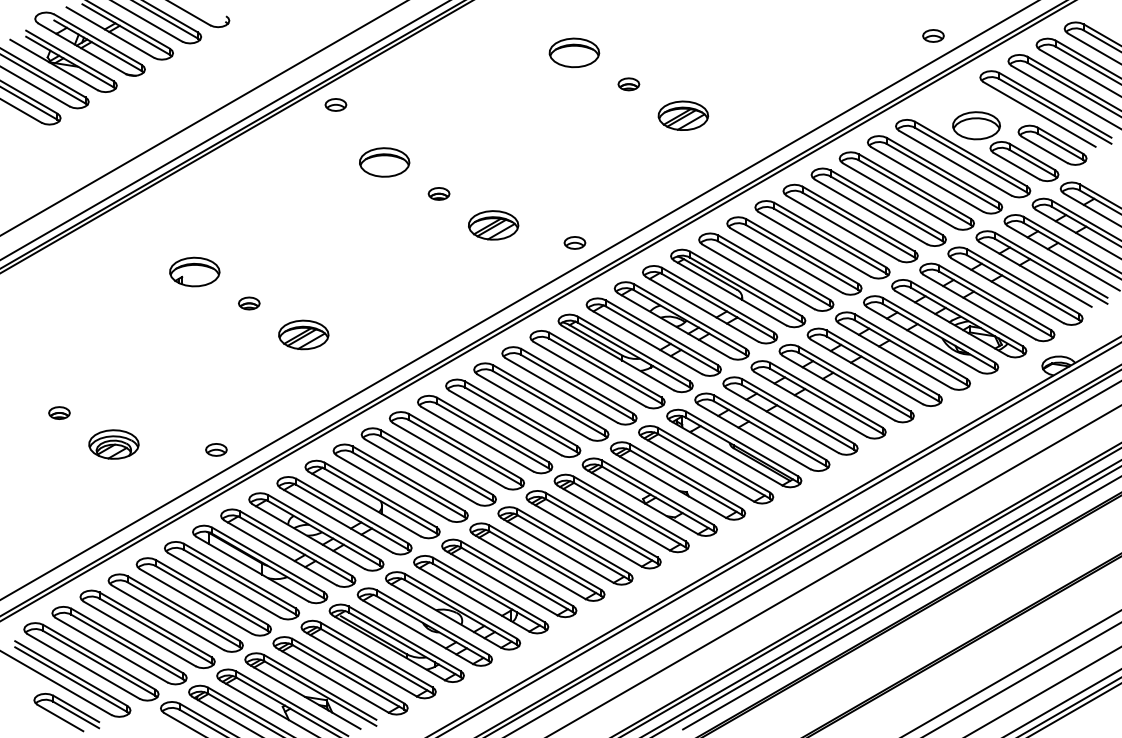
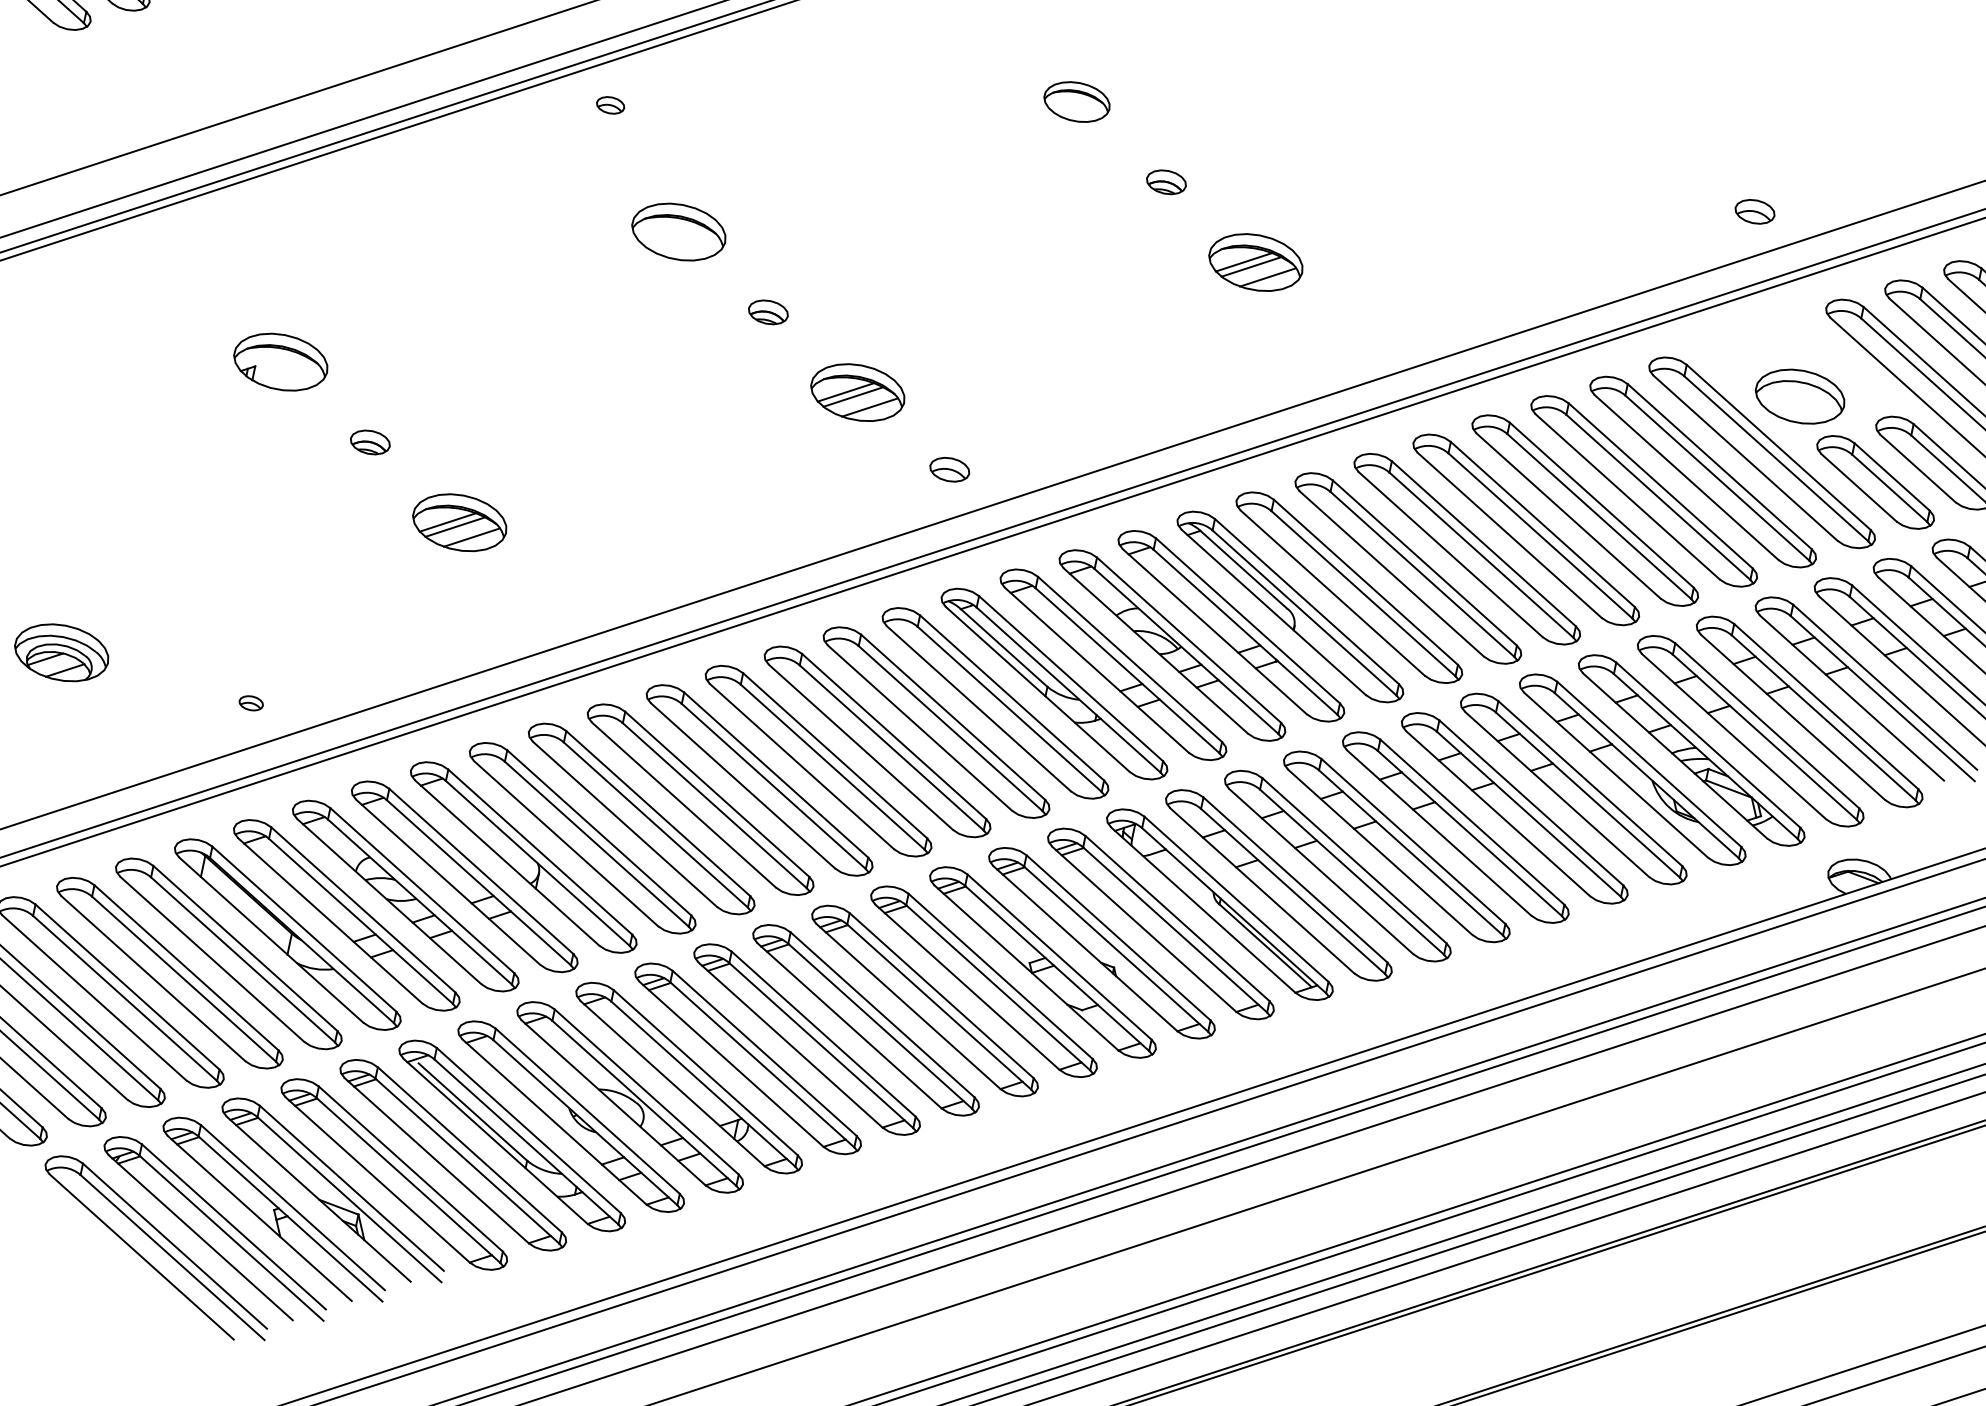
part: (574, 52) -> (1077, 101), size x0.7
part: (335, 104) -> (609, 104), size x0.7
part: (574, 242) -> (949, 468), moved
part: (216, 449) -> (251, 702), size x0.6

